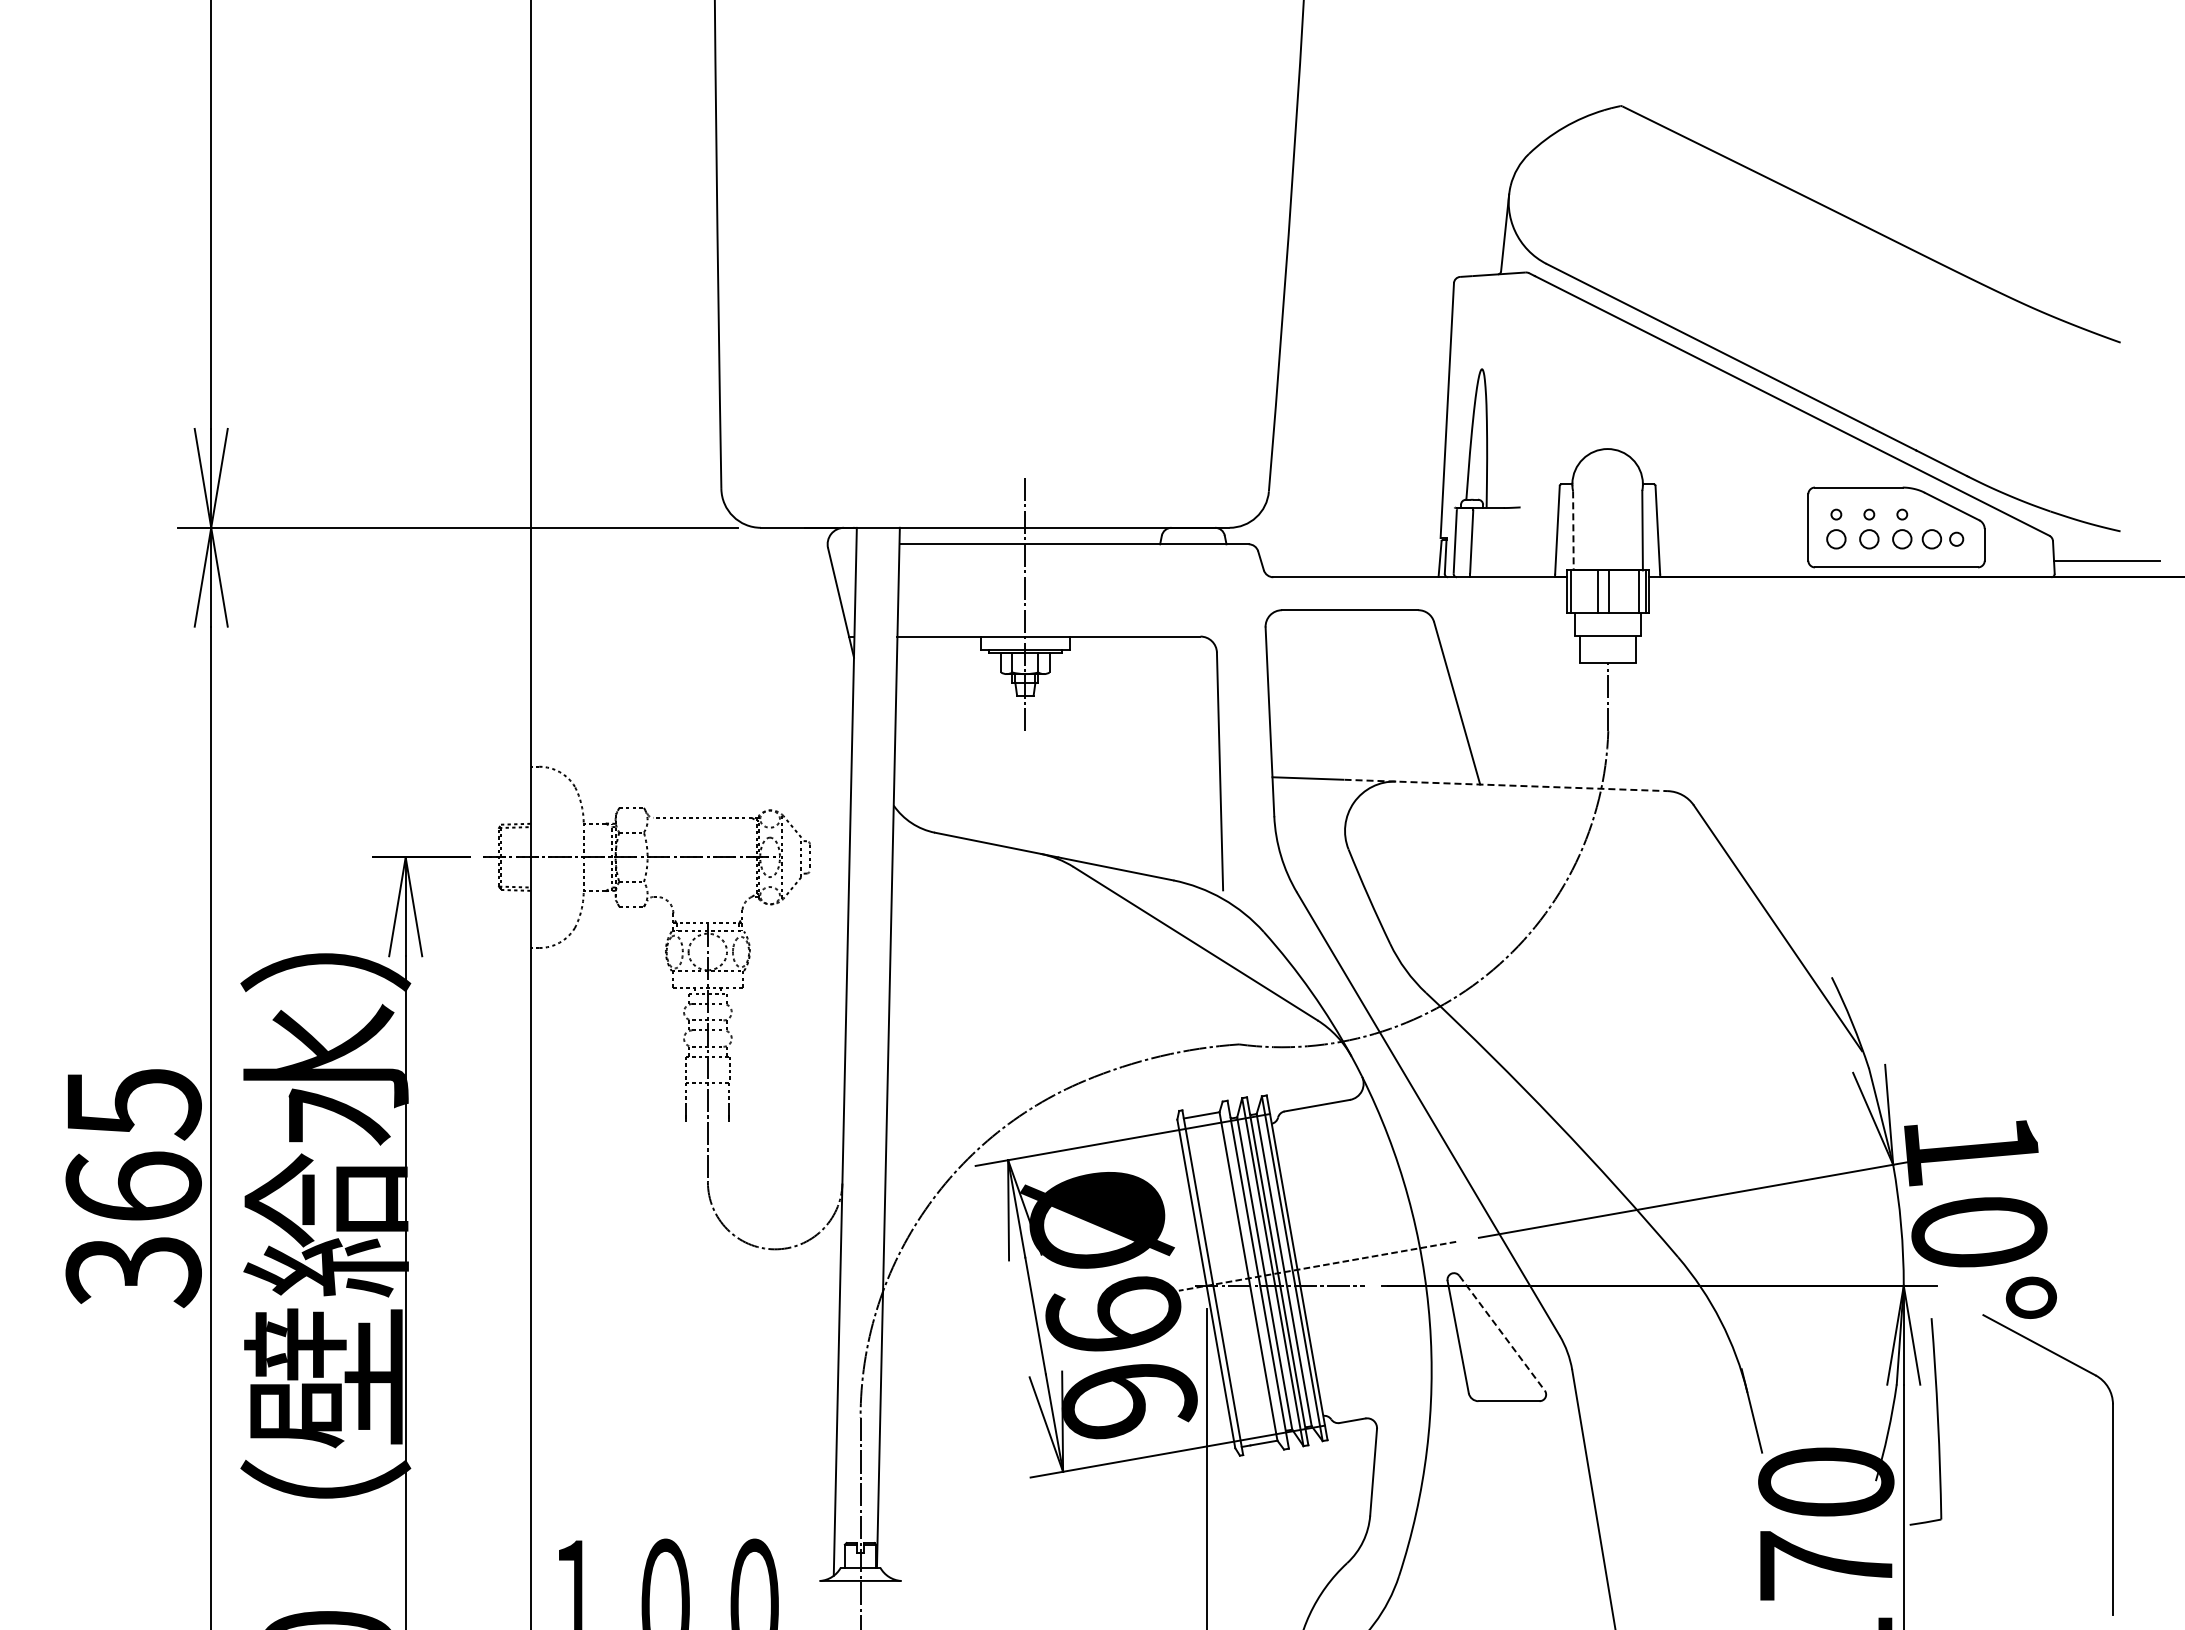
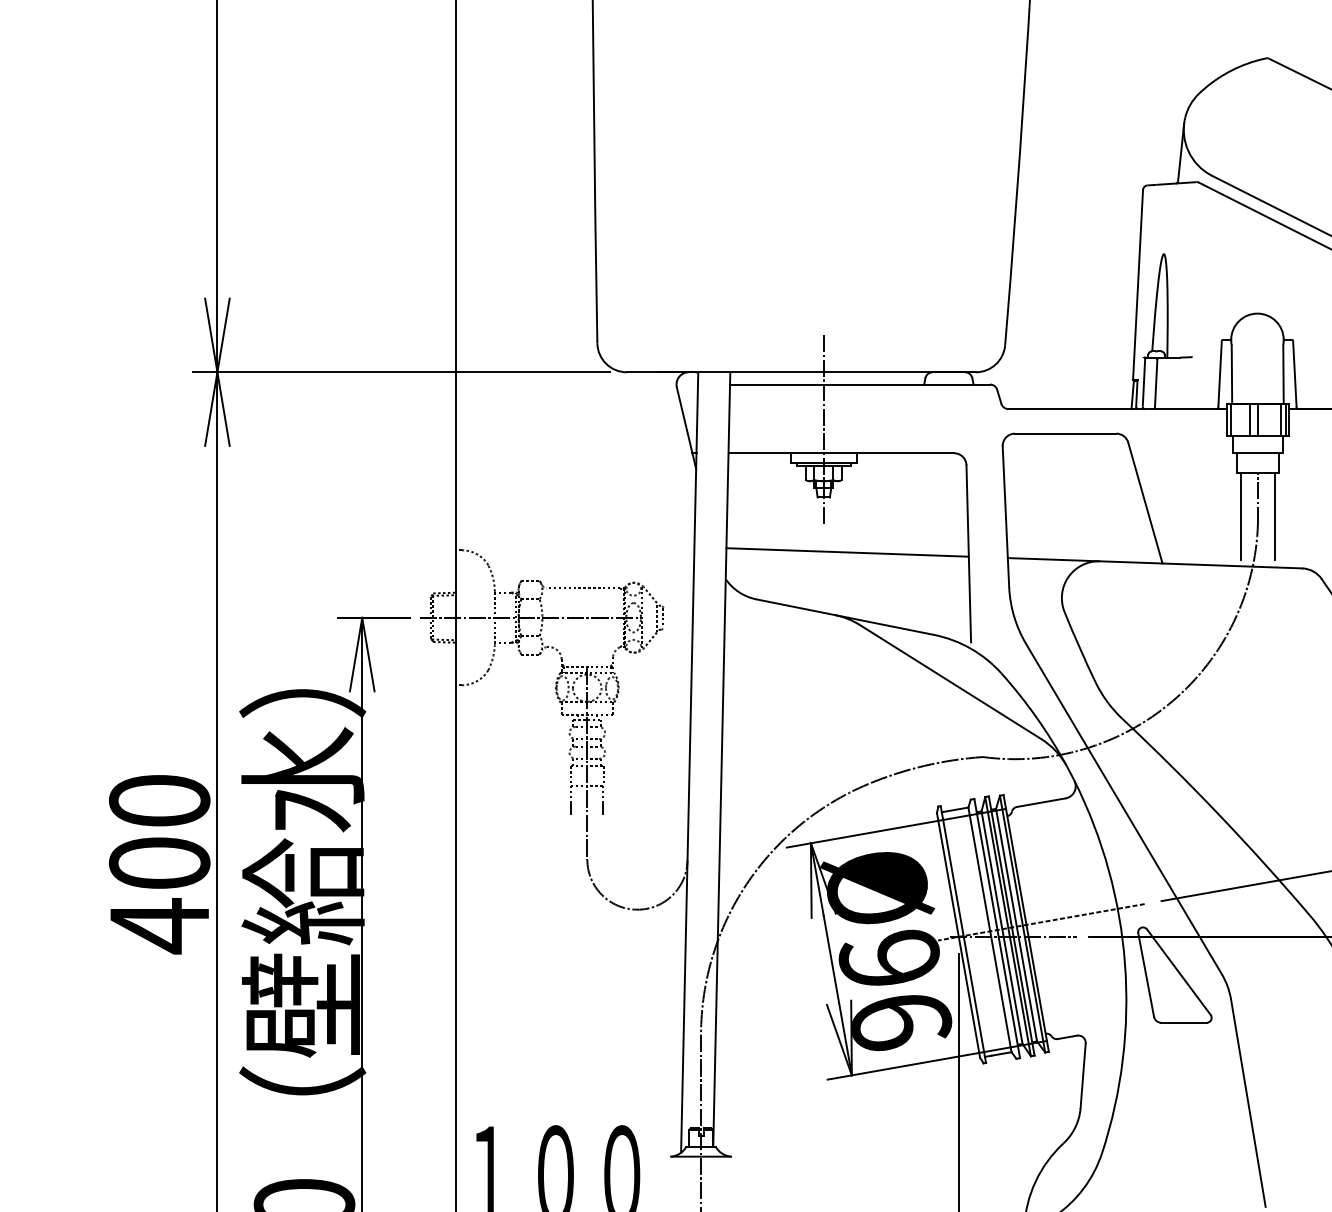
line: (1573, 530) -> (1232, 374), dashed -> solid
line: (1585, 720) -> (1240, 515), added
line: (1631, 720) -> (1275, 515), added
line: (1057, 769) -> (847, 552), added
line: (1506, 785) -> (1182, 564), dashed -> solid
text: (133, 1188) -> (159, 864), 365 -> 400
line: (1502, 1333) -> (1179, 972), dashed -> solid

